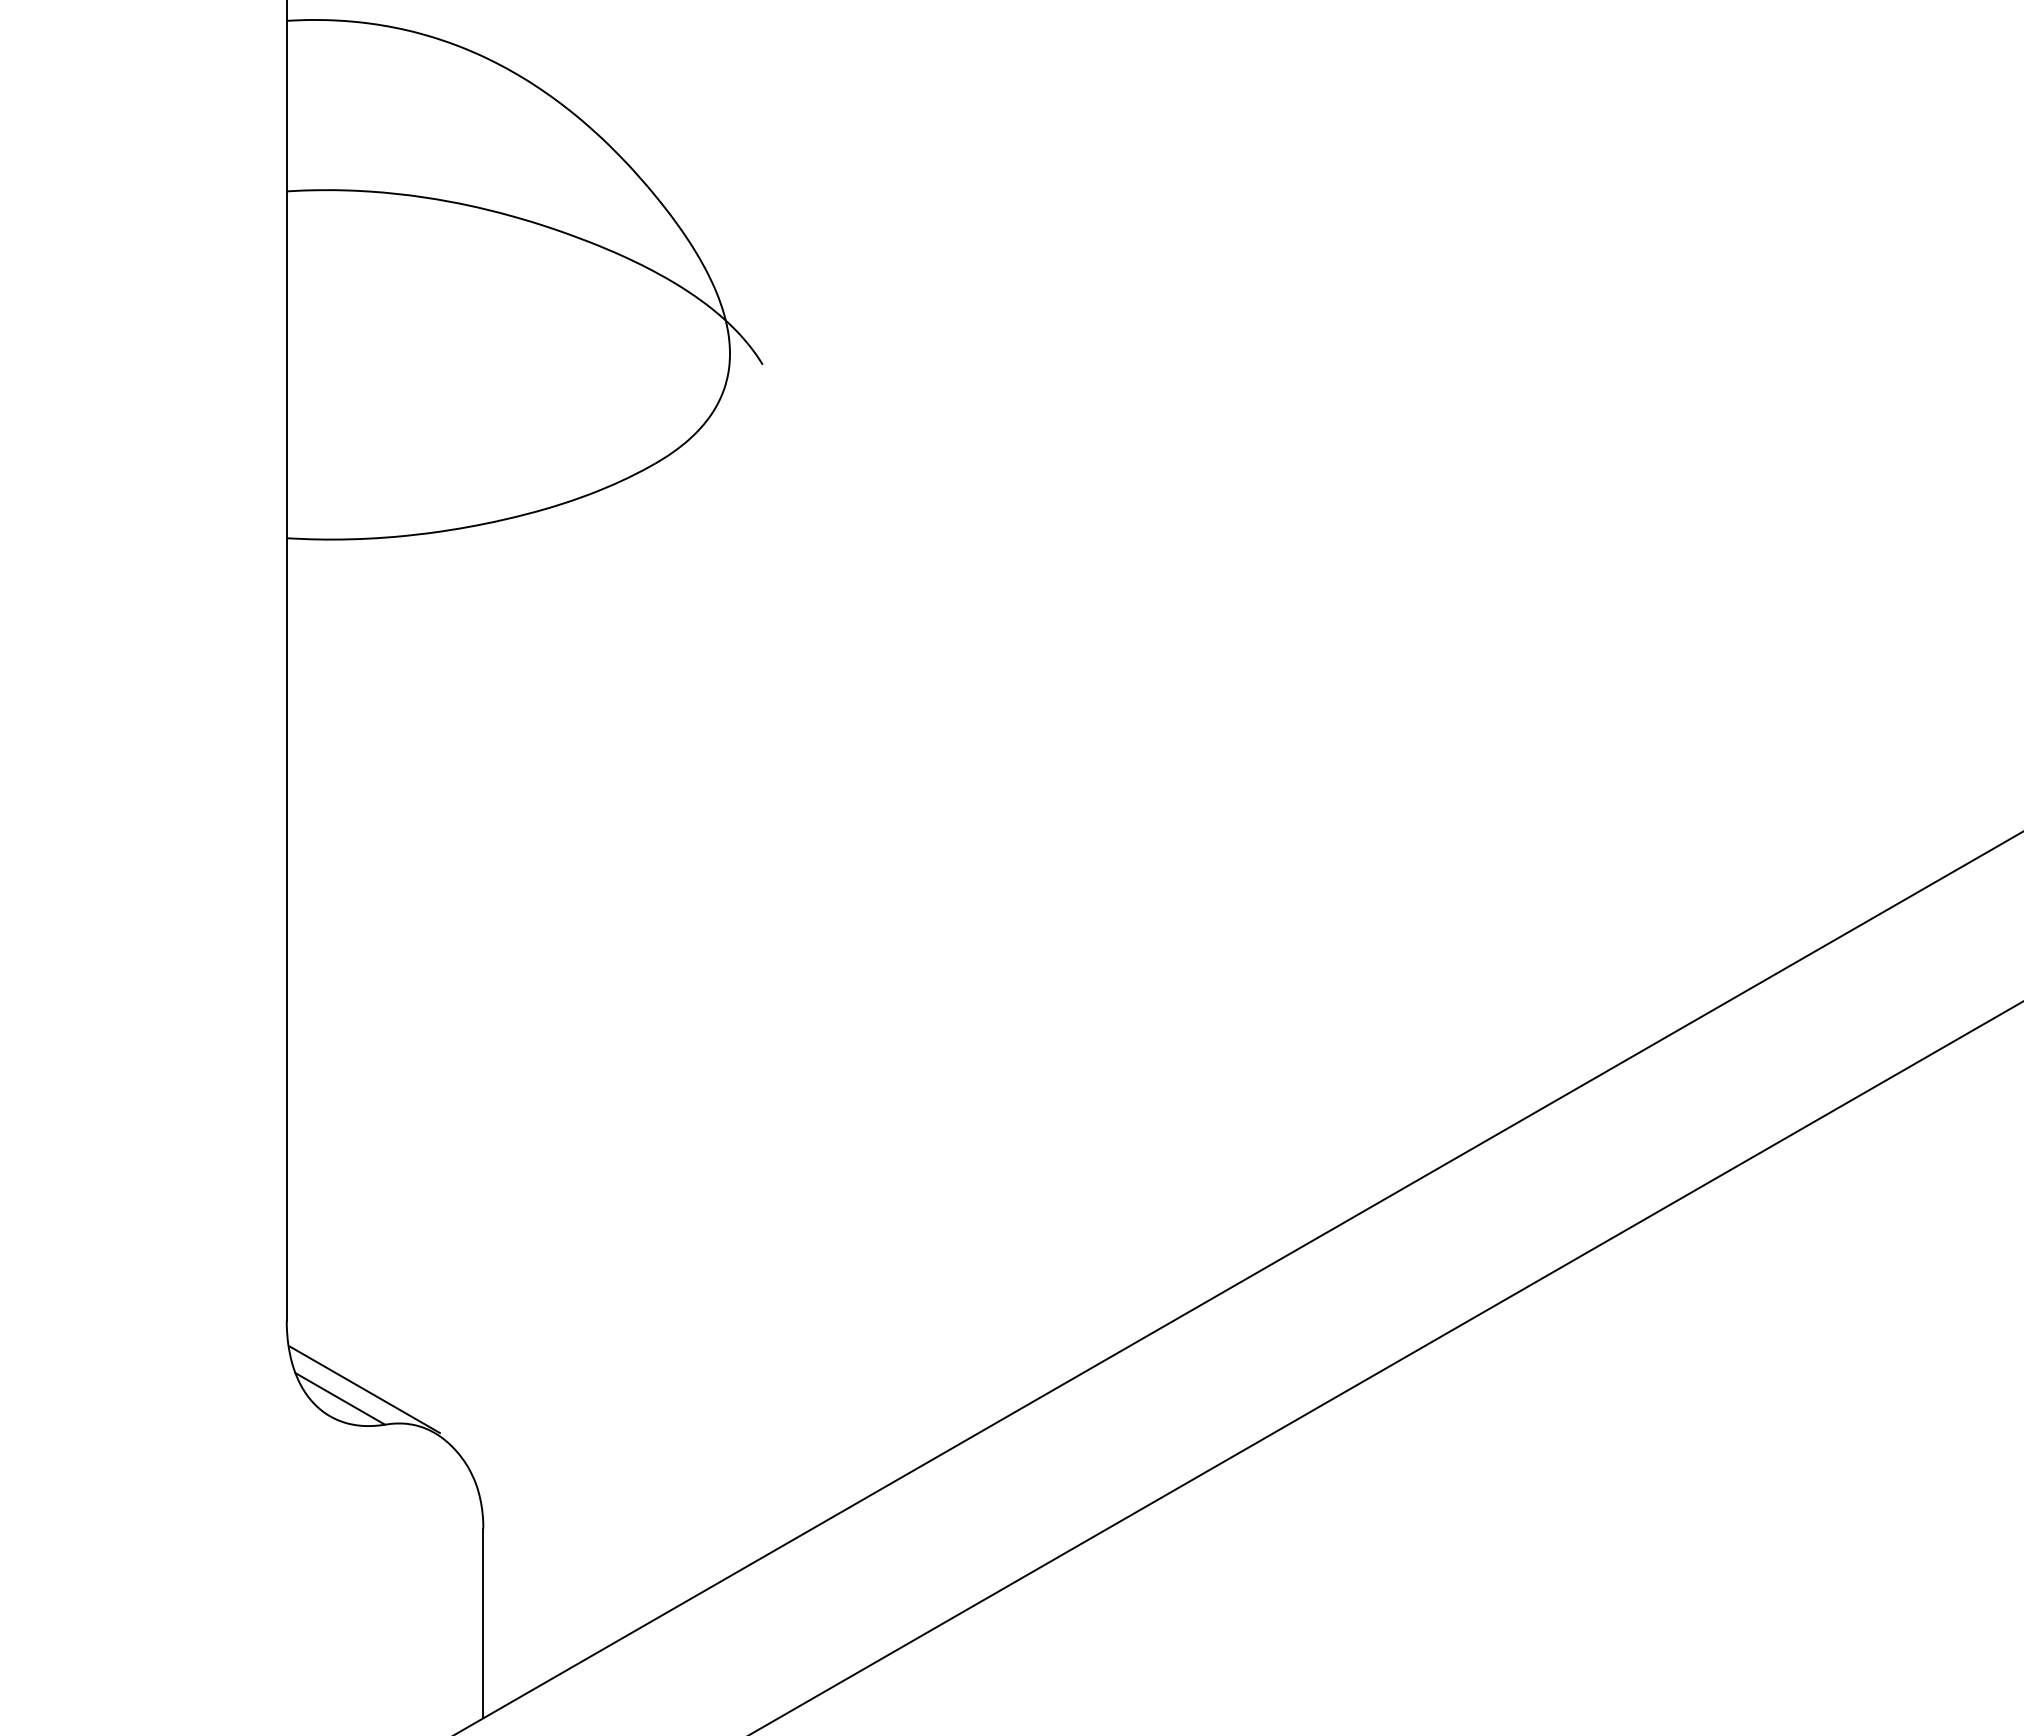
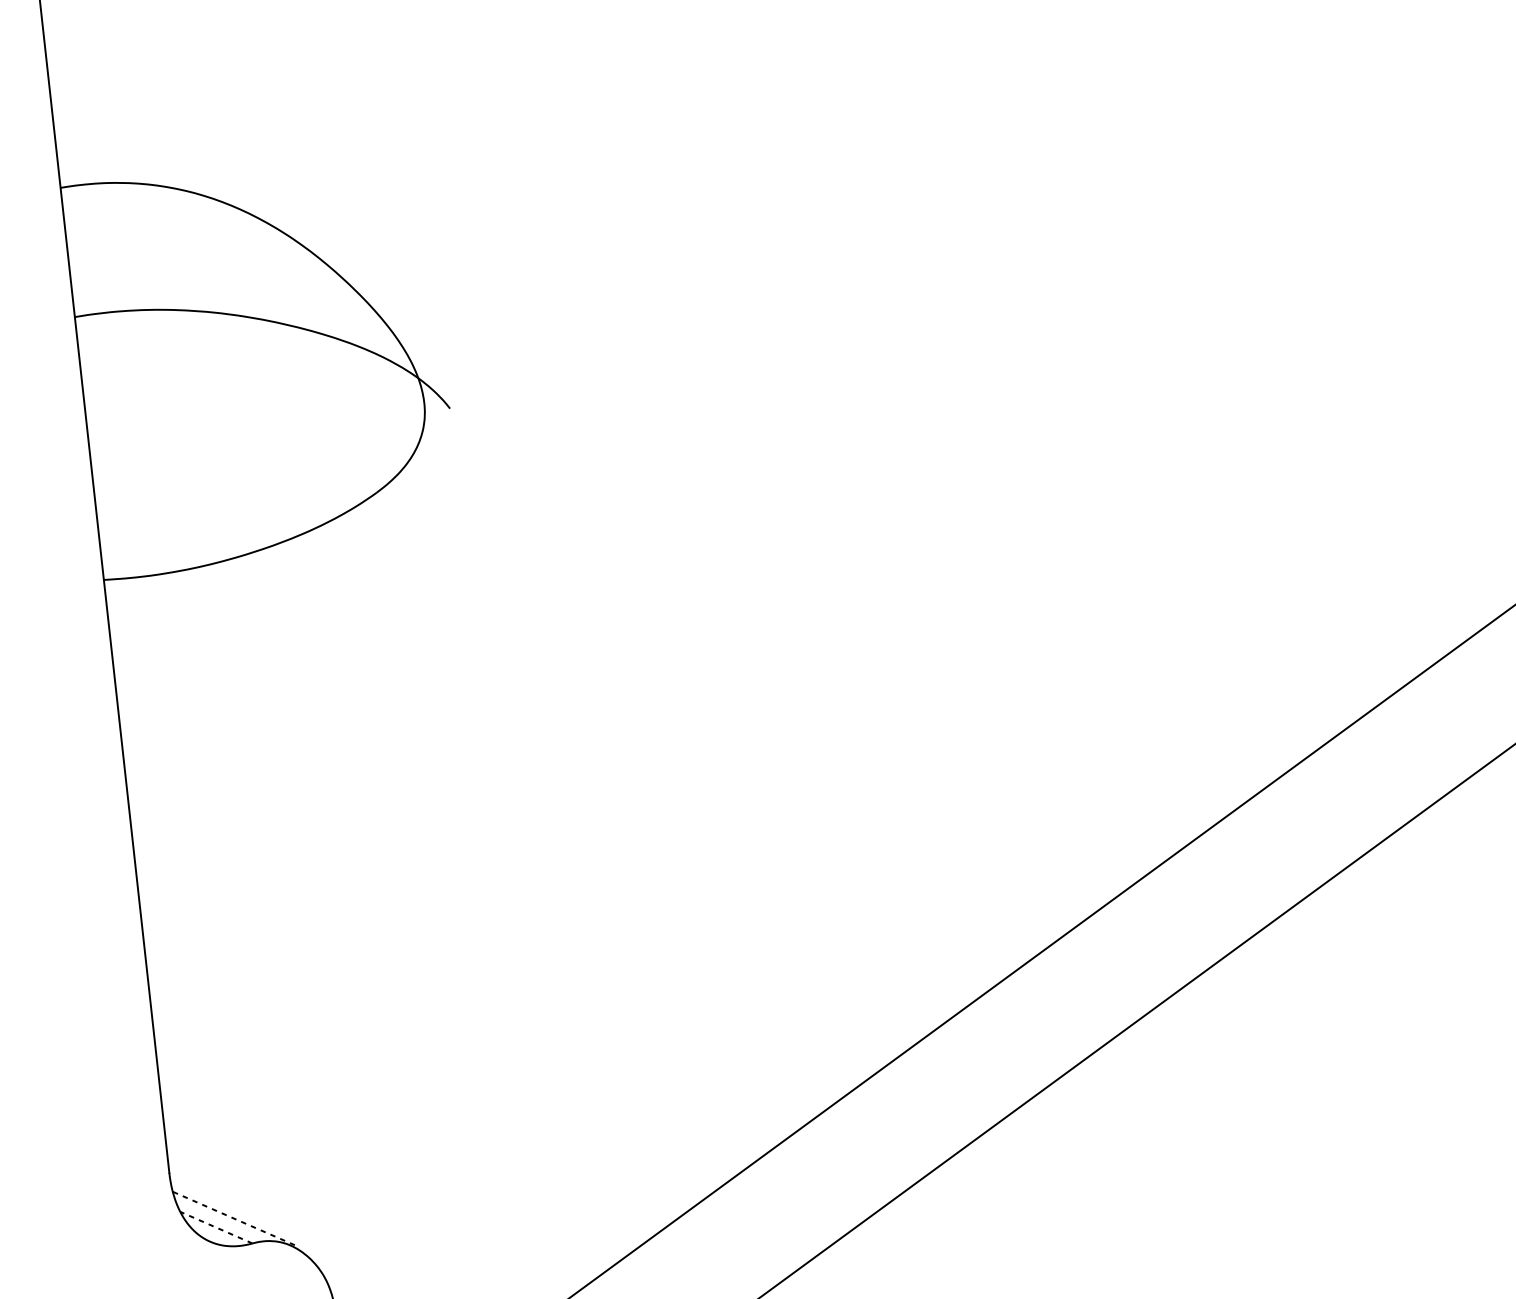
line: (365, 1390) -> (234, 1219), solid -> dashed
line: (340, 1398) -> (216, 1227), solid -> dashed

